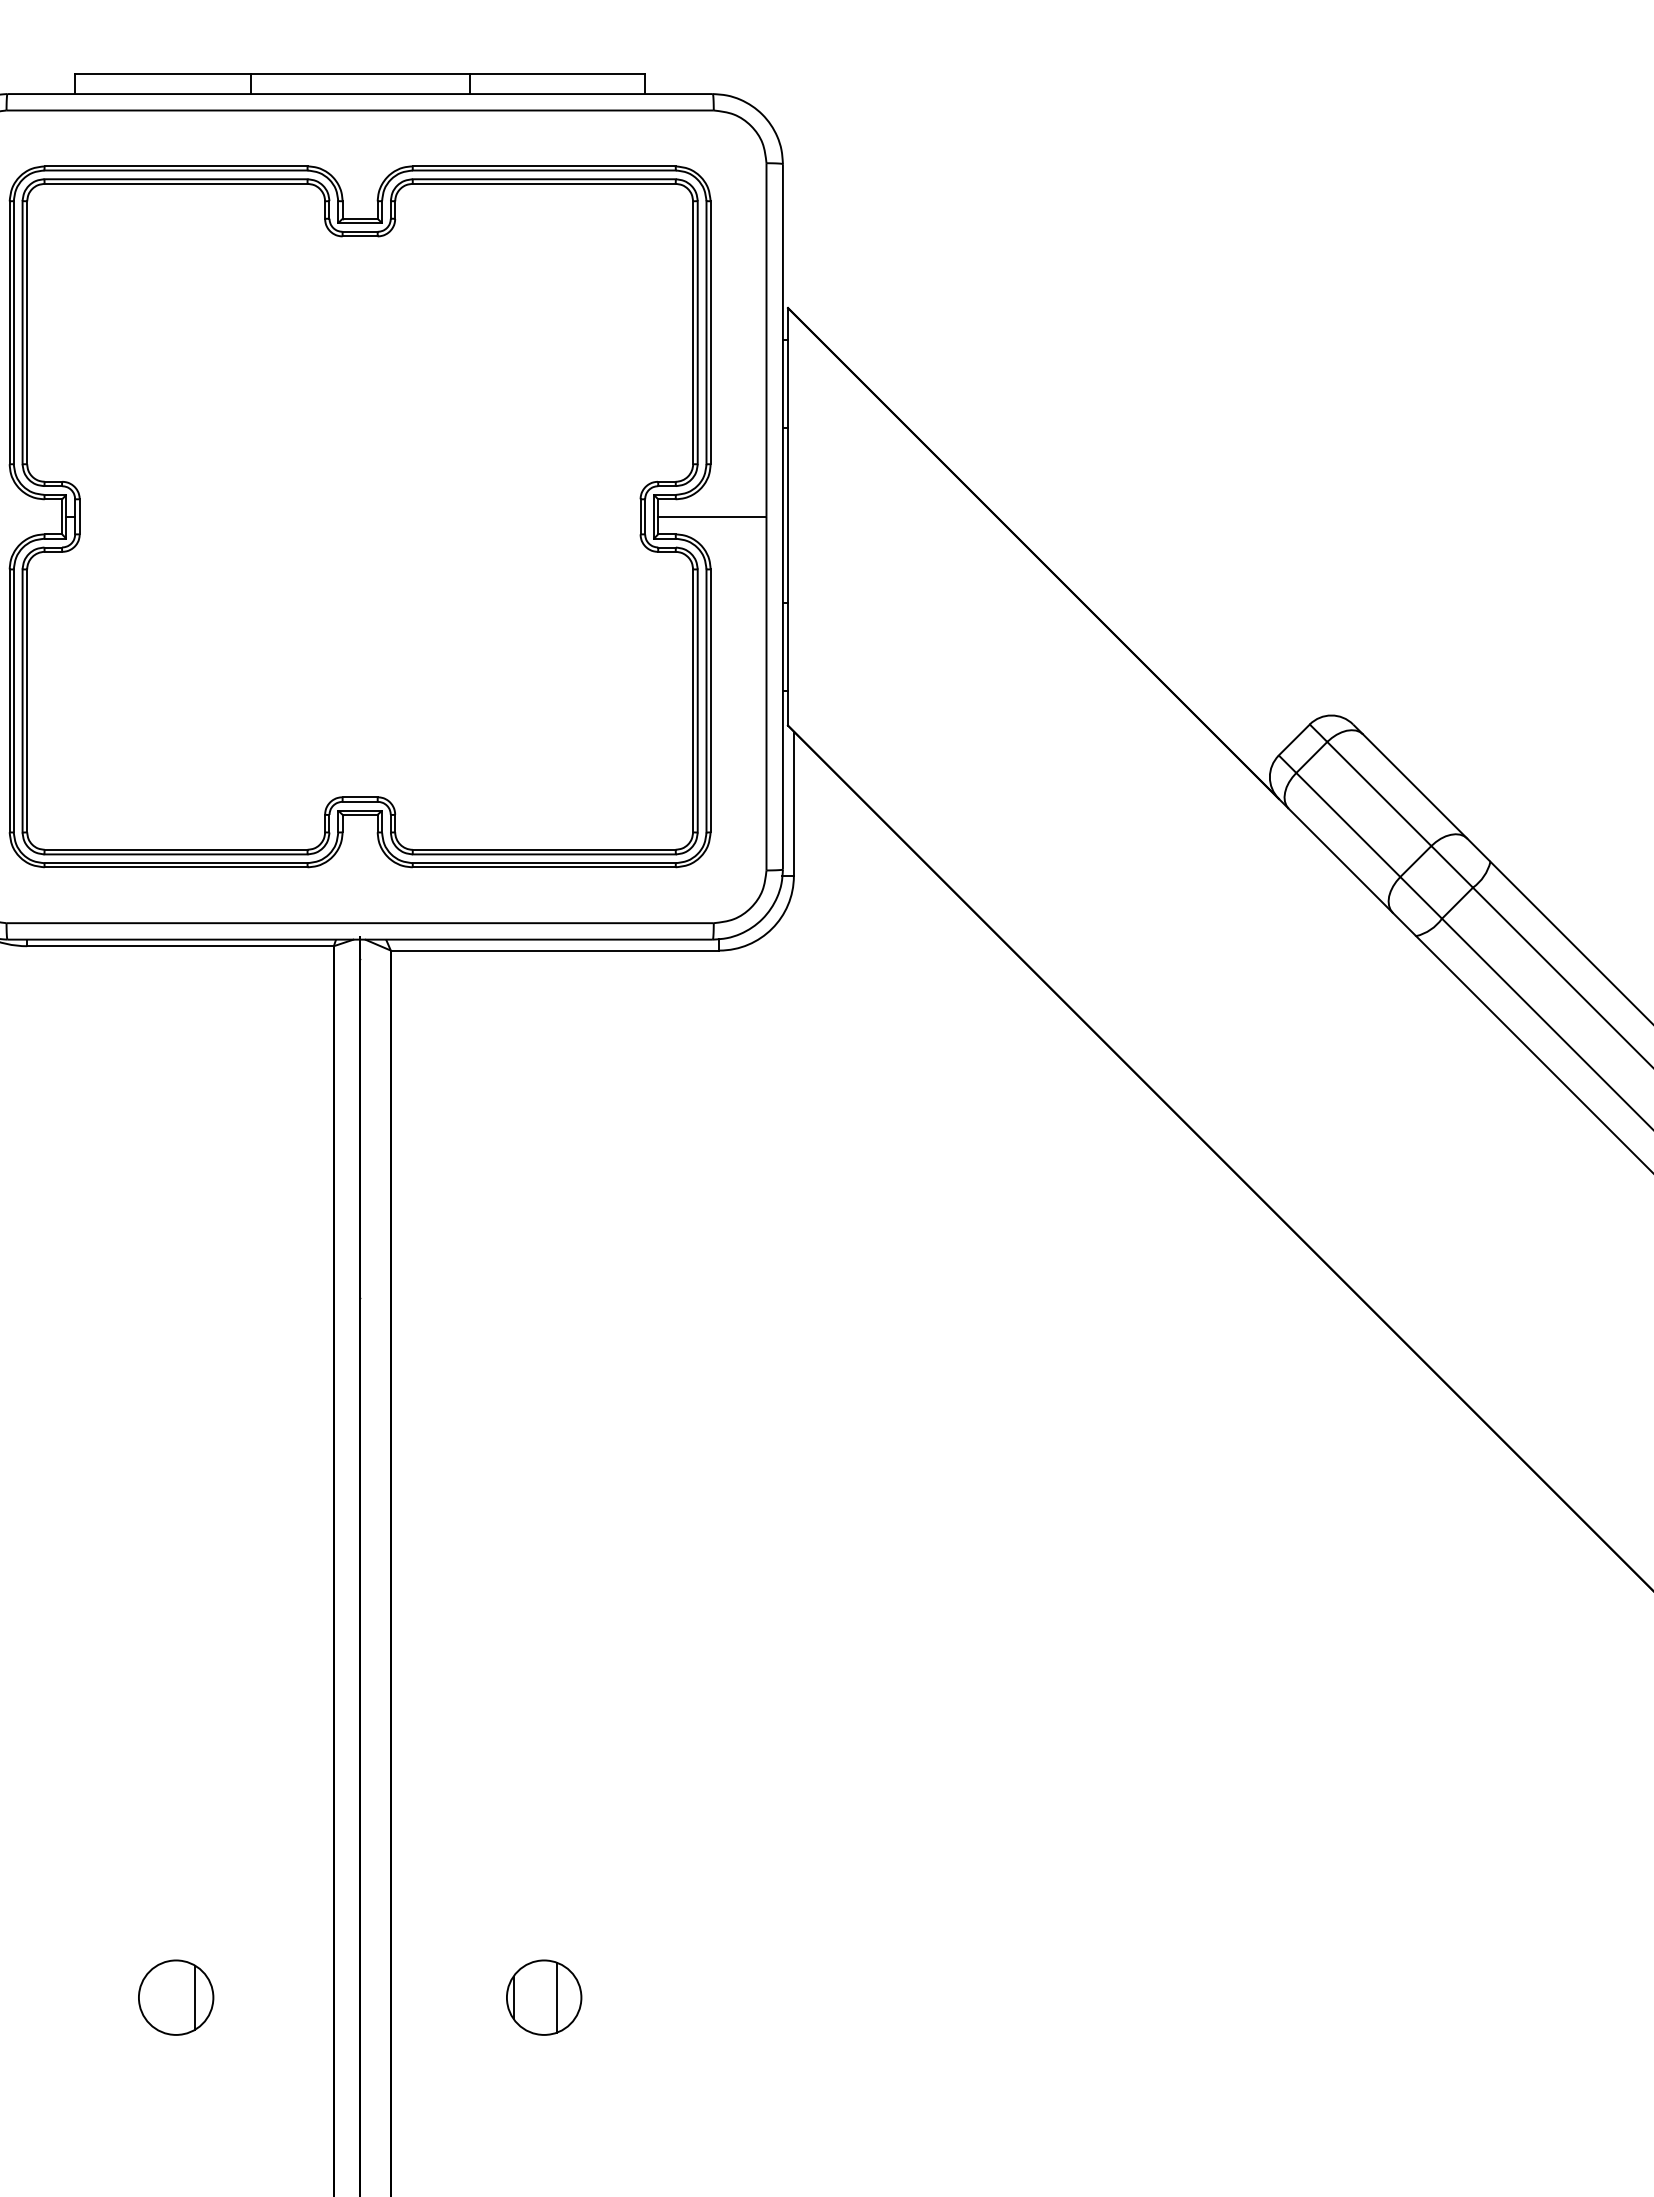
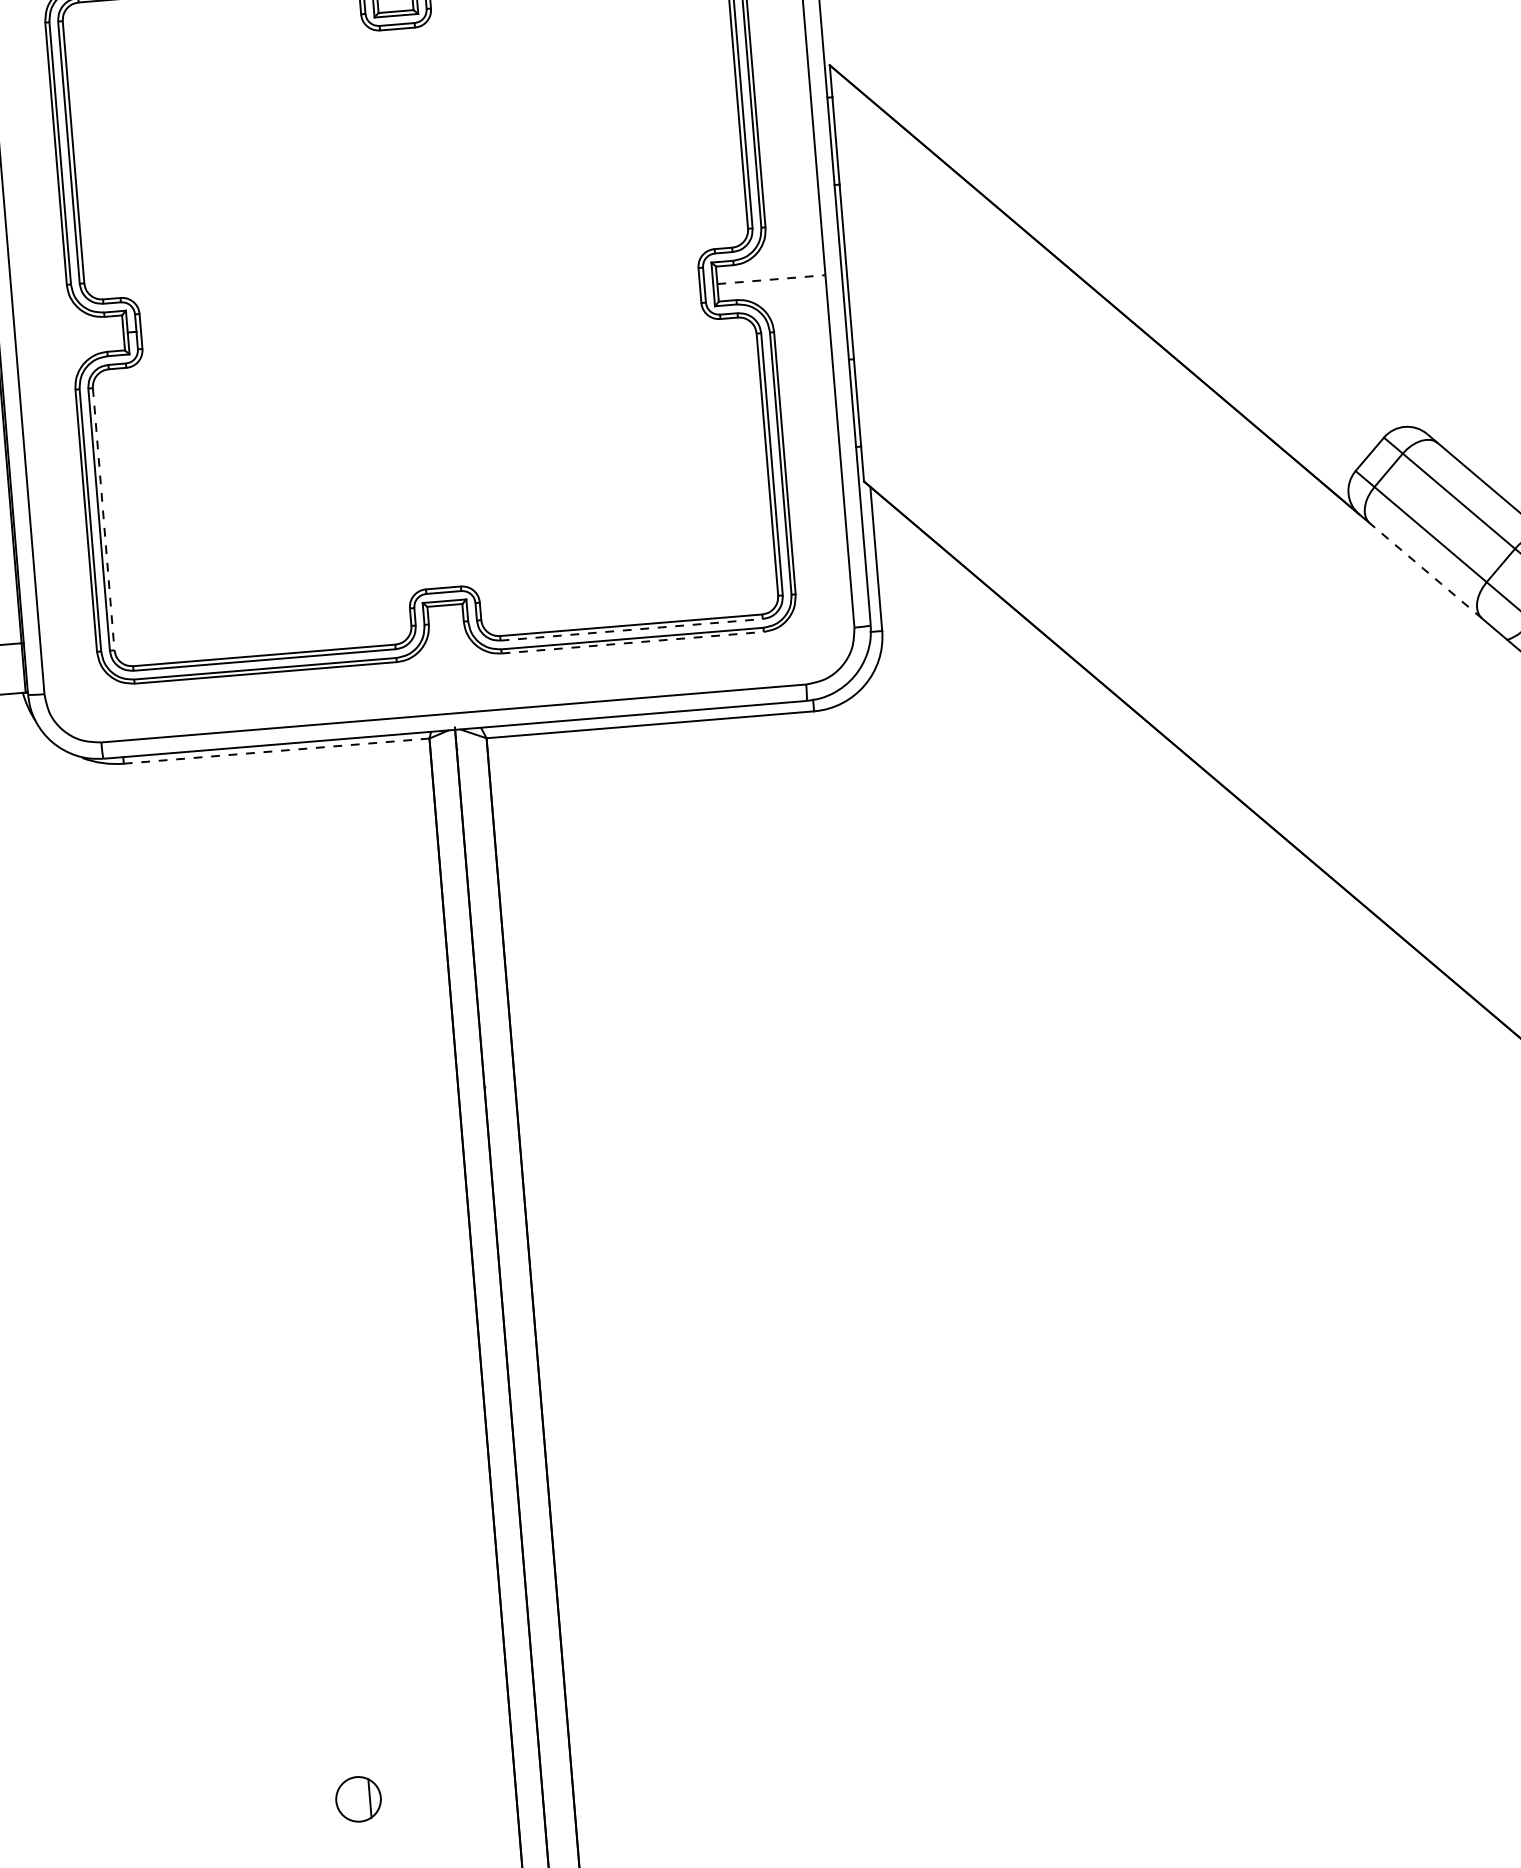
line: (712, 516) -> (771, 279), solid -> dashed
line: (27, 701) -> (104, 519), solid -> dashed
line: (544, 854) -> (631, 629), solid -> dashed
line: (1340, 860) -> (1425, 570), solid -> dashed
line: (544, 867) -> (632, 642), solid -> dashed
line: (180, 946) -> (276, 751), solid -> dashed
part: (176, 1997) -> (358, 1799), size x0.6
part: (544, 1997) -> (725, 1769), removed

